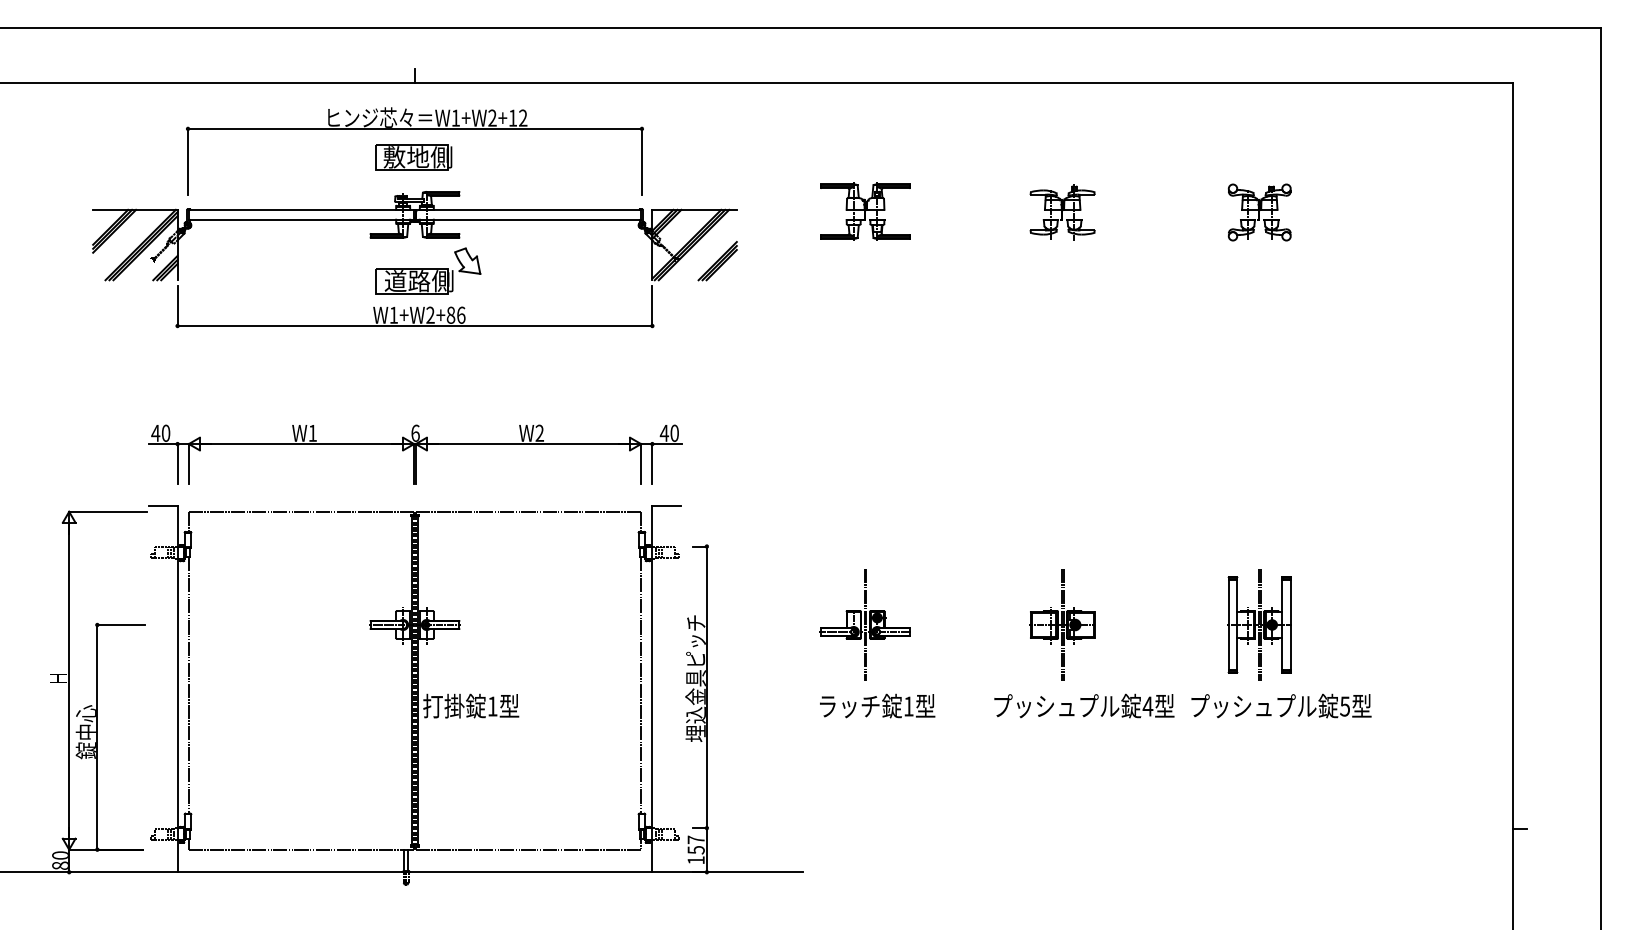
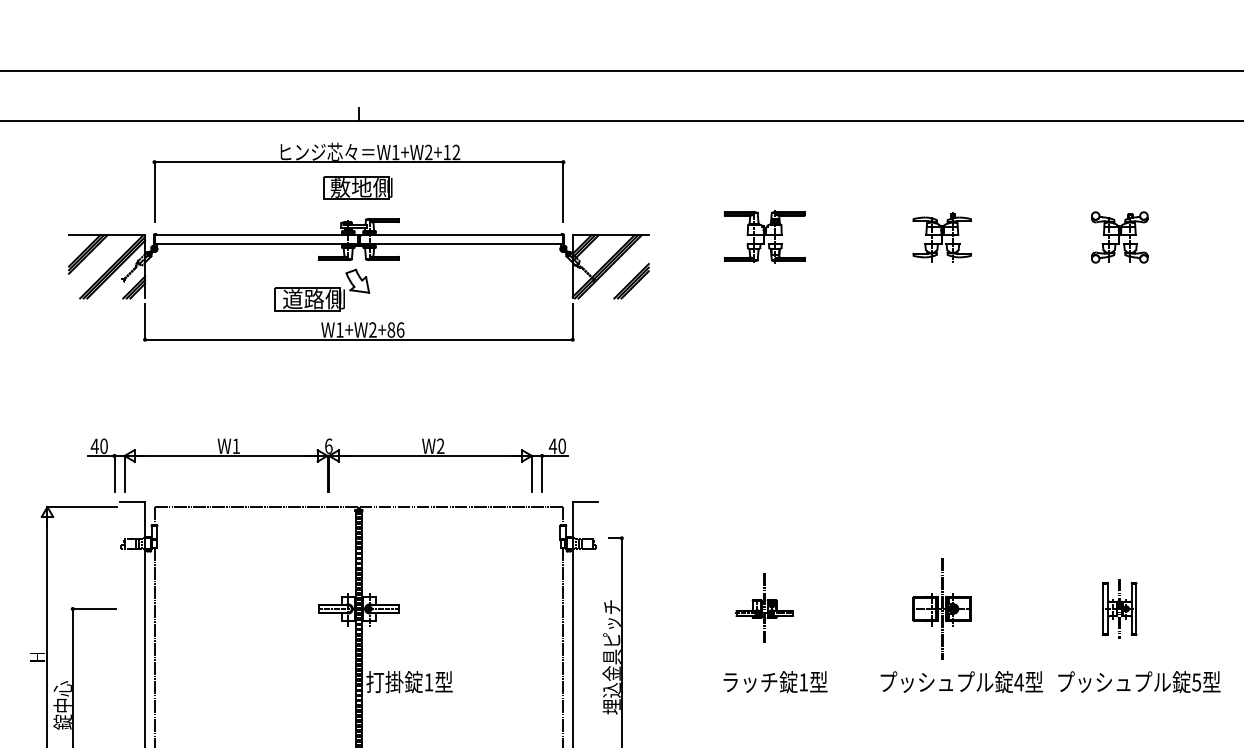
part: (428, 270) -> (322, 289), moved
part: (415, 454) -> (328, 465), moved
part: (864, 624) -> (763, 608), size x0.7
part: (1259, 624) -> (1119, 608), size x0.6

